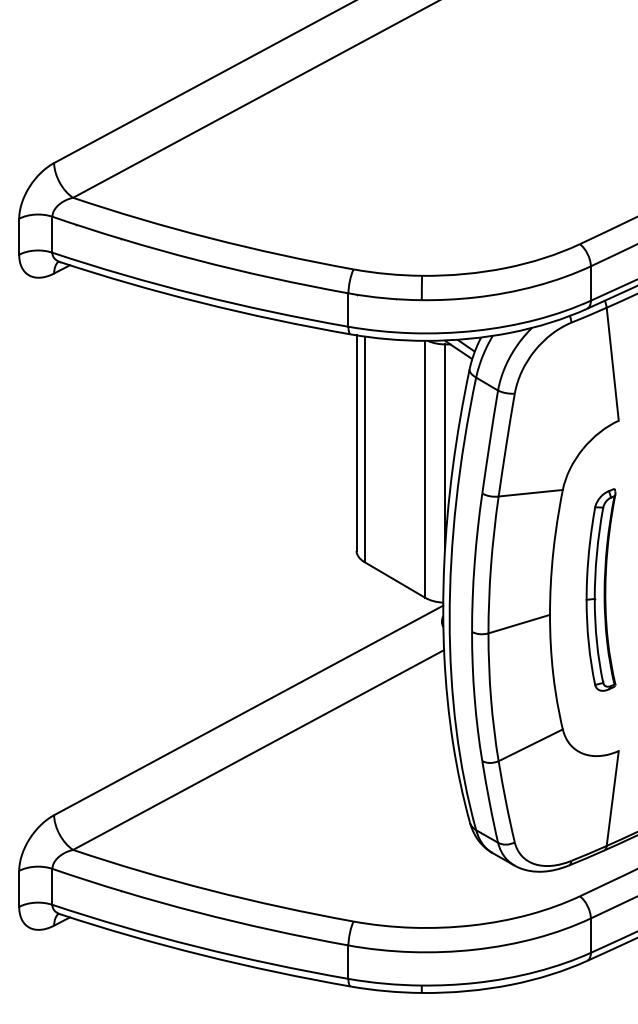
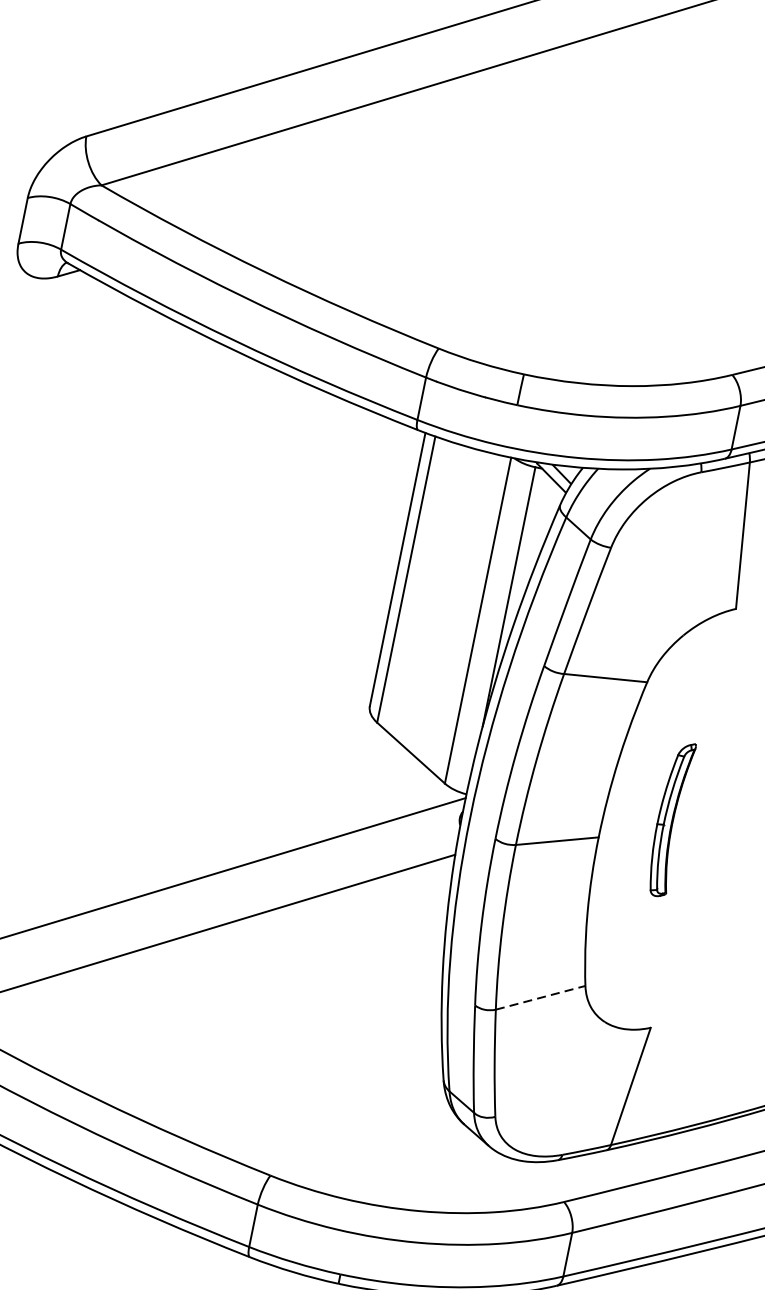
part: (600, 589) -> (669, 818), size x0.6
line: (530, 745) -> (540, 997), solid -> dashed

